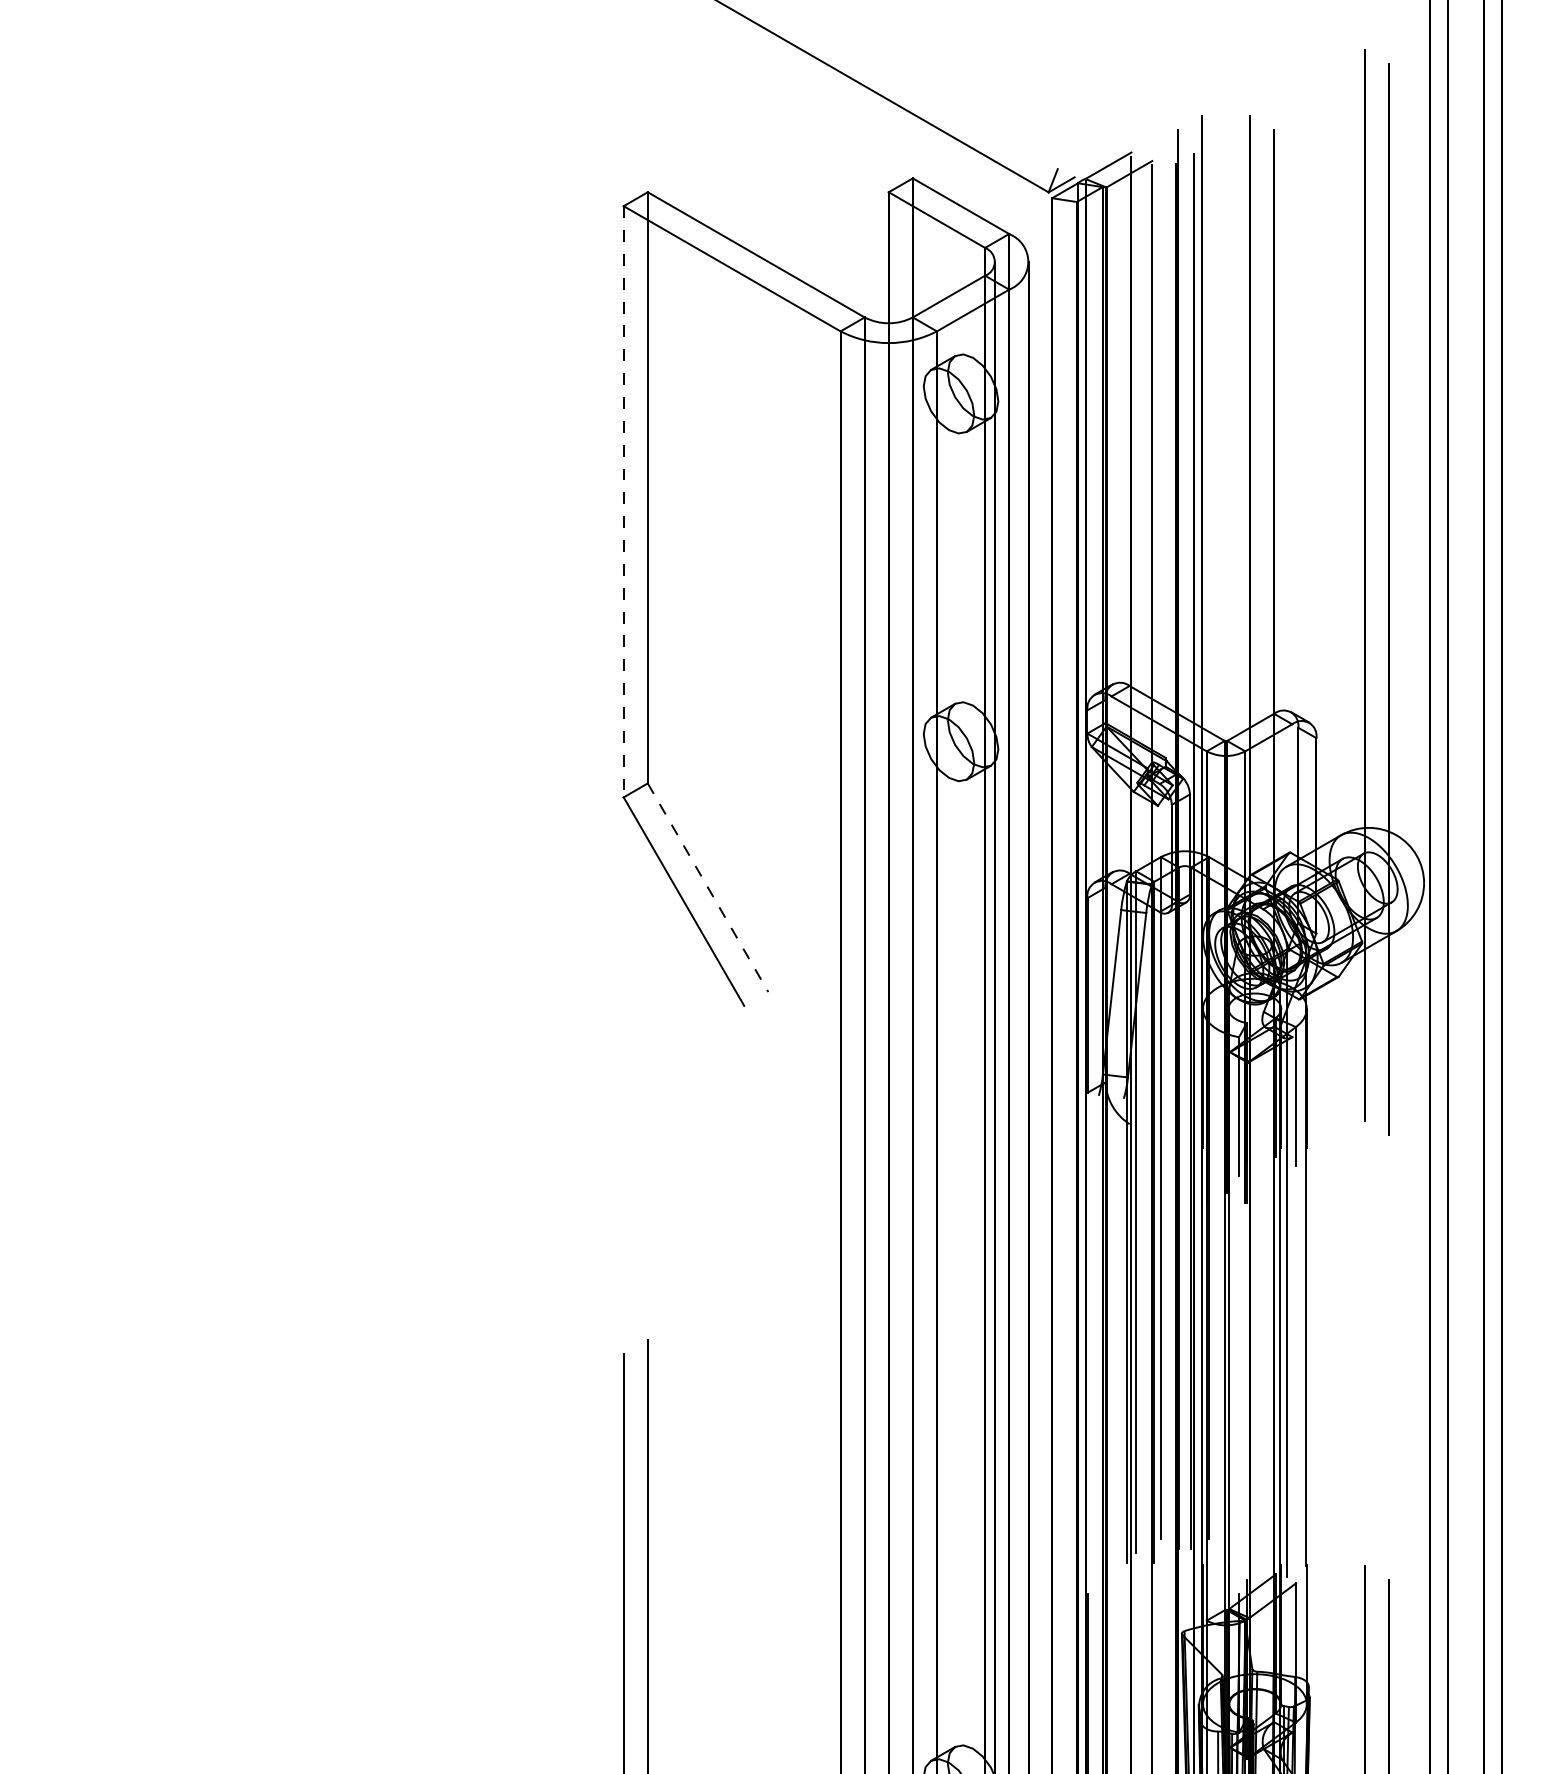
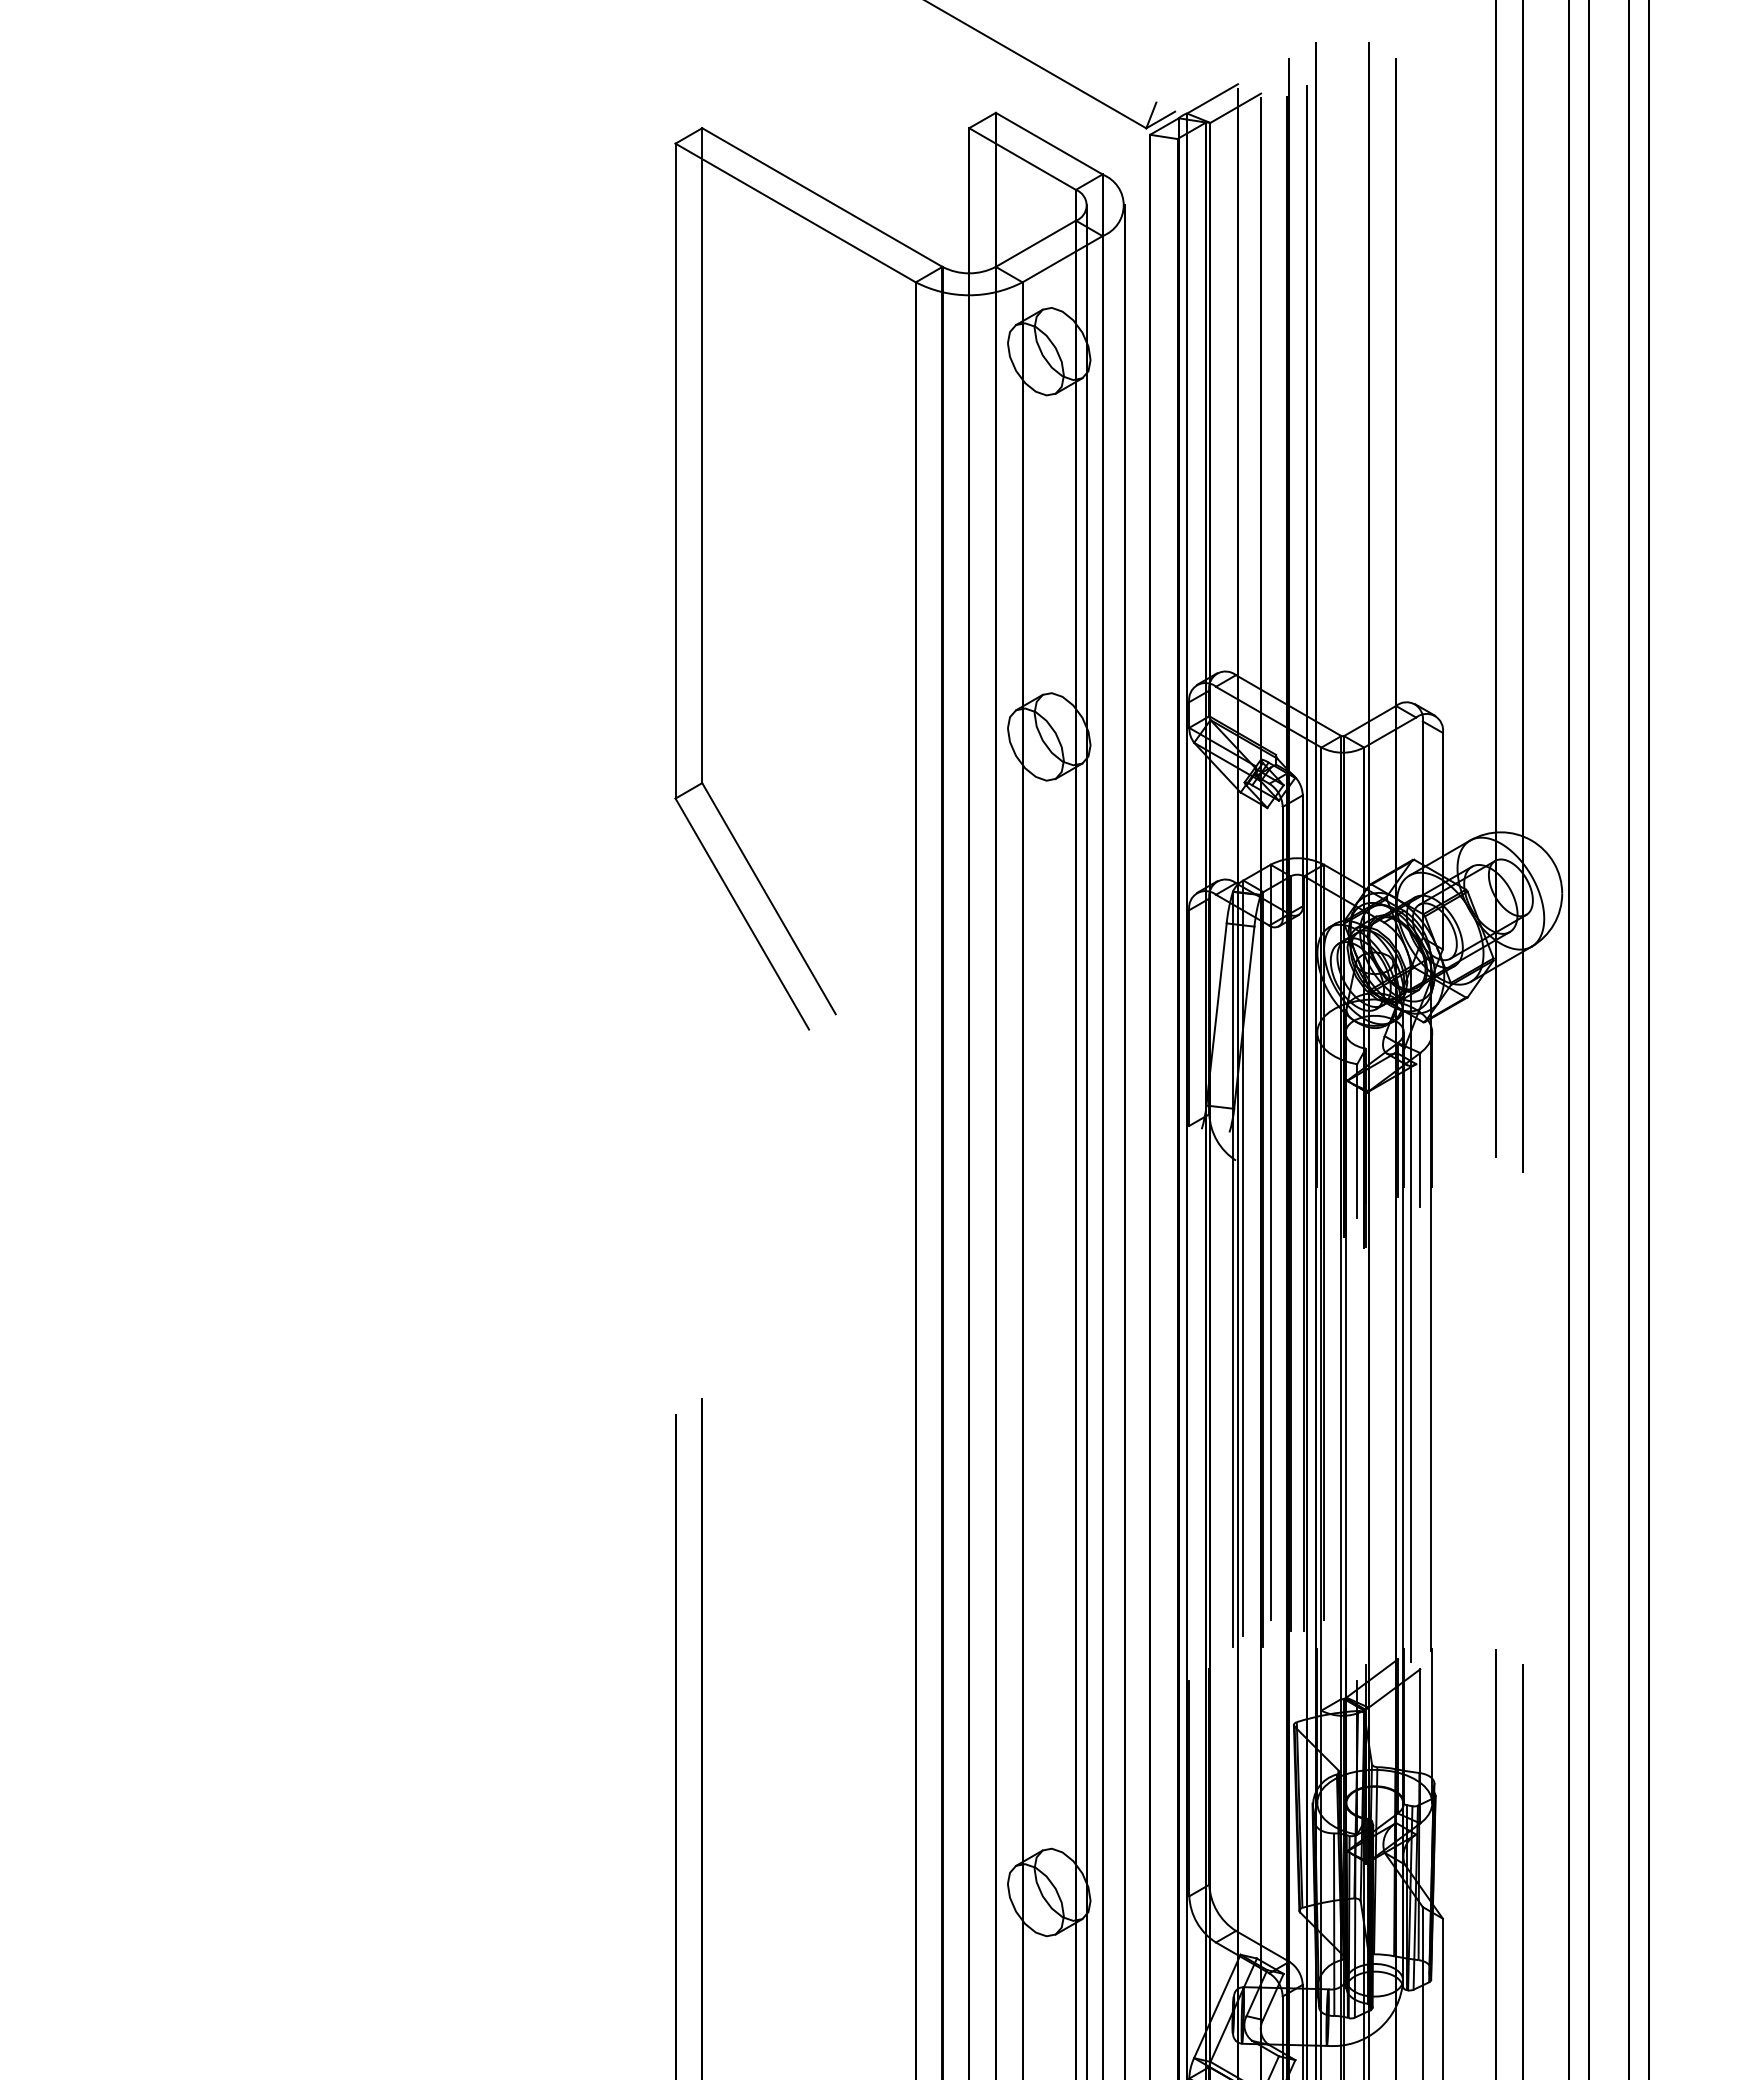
line: (623, 502) -> (675, 471), dashed -> solid
line: (708, 888) -> (769, 899), dashed -> solid

